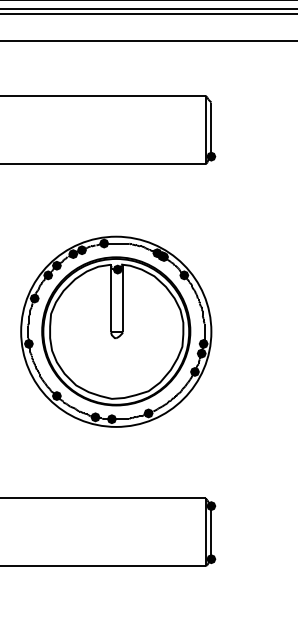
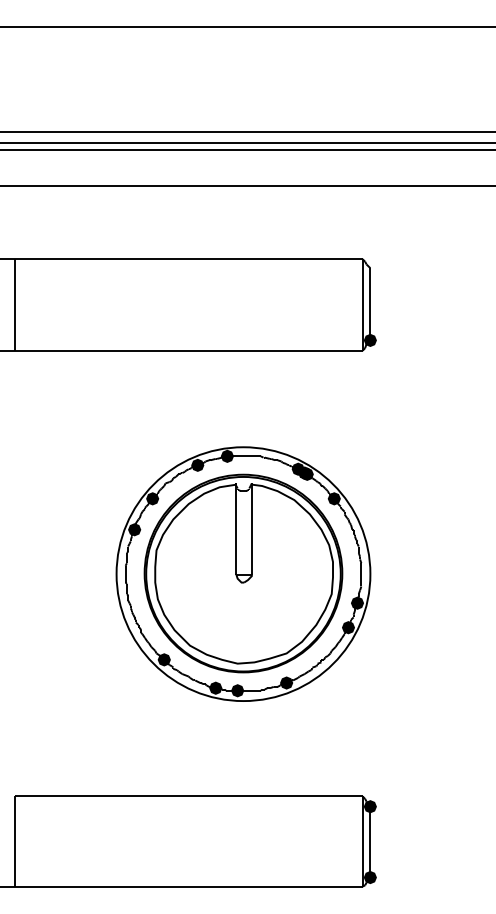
fill: (72, 254) -> (185, 470), removed
fill: (56, 265) -> (163, 485), removed
fill: (117, 269) -> (245, 490), removed
fill: (28, 343) -> (126, 589), removed
fill: (203, 343) -> (359, 589), removed

